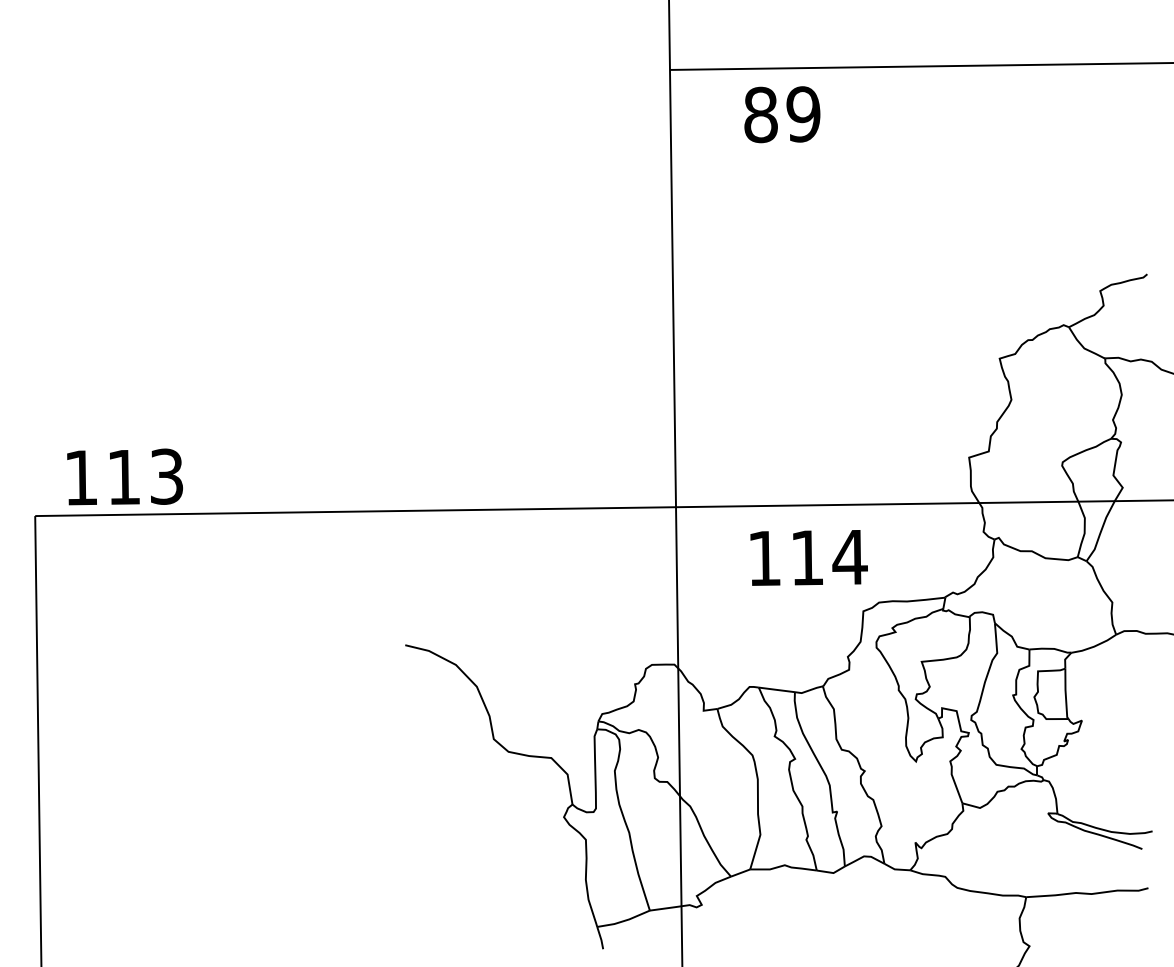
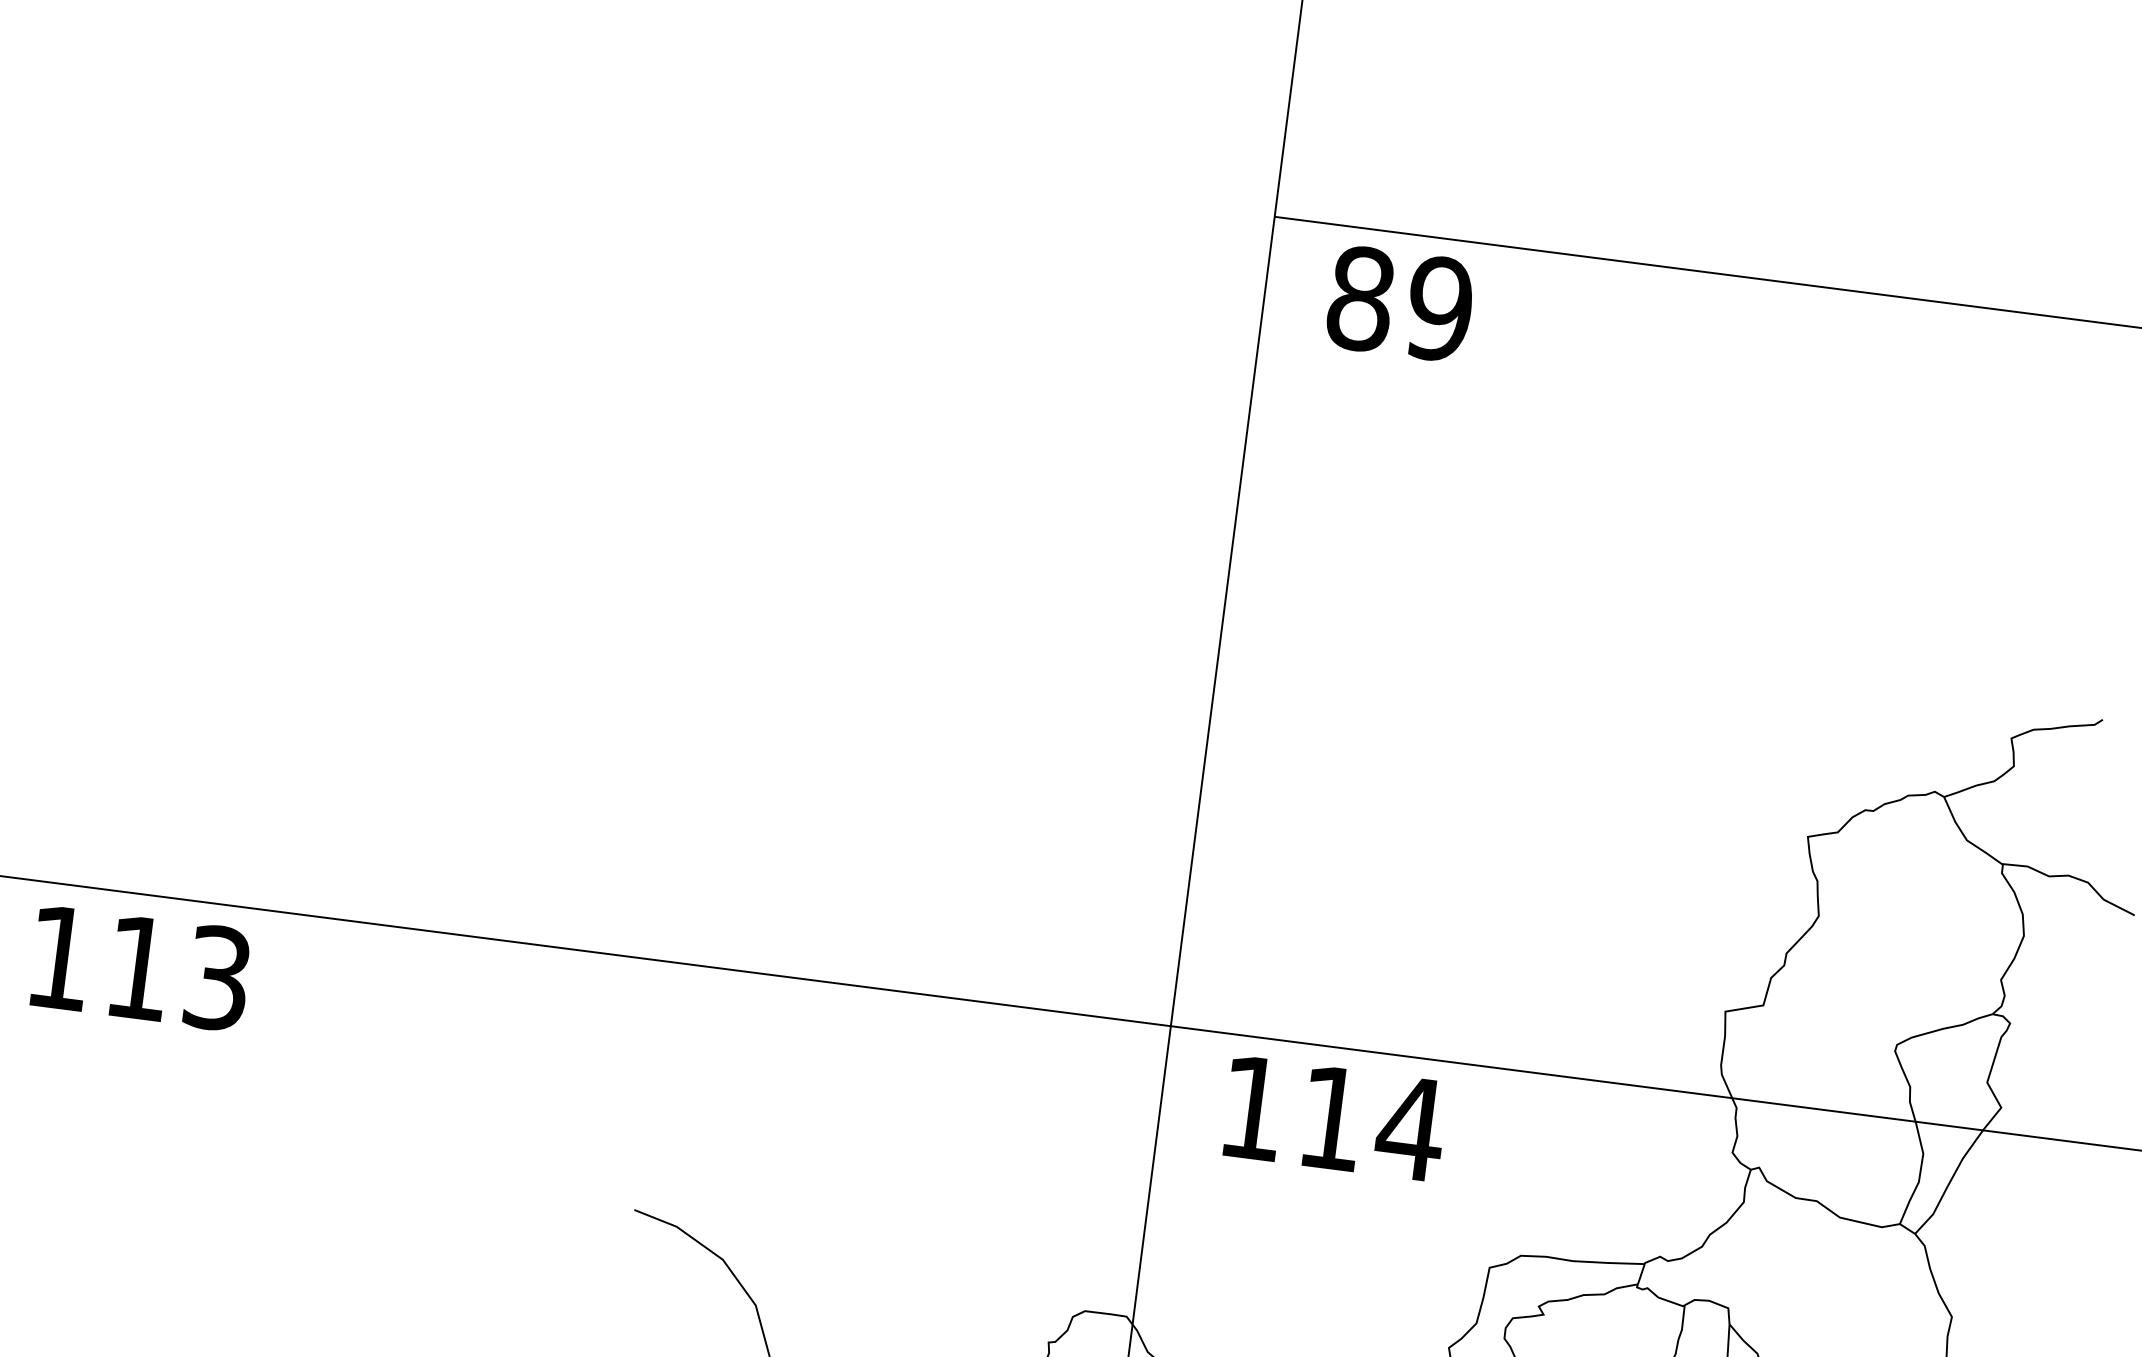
text: (782, 114) -> (1400, 303), moved
text: (124, 476) -> (139, 966), moved
text: (808, 557) -> (1334, 1117), moved

